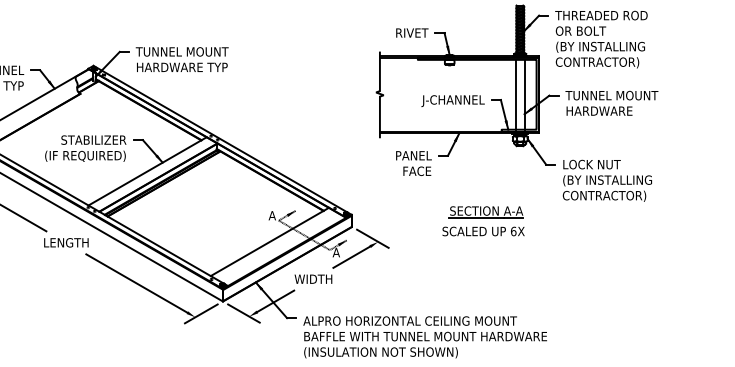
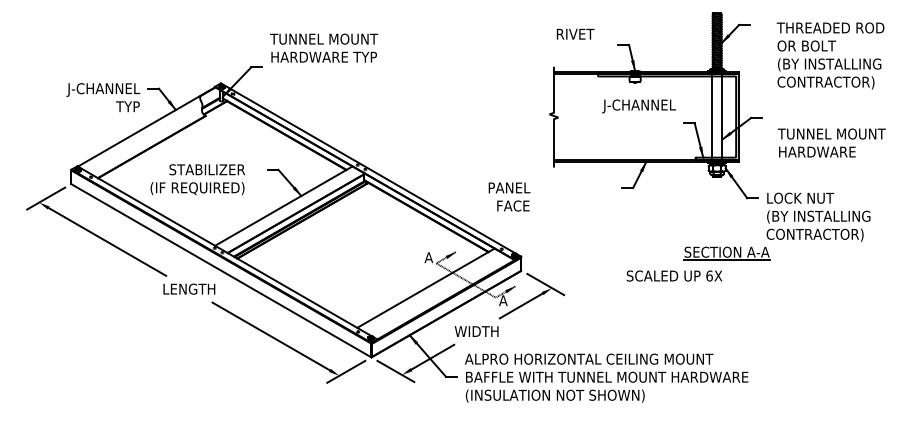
text: (412, 32) -> (575, 33), moved
text: (601, 39) -> (830, 55), moved
text: (182, 59) -> (324, 47), moved
text: (452, 101) -> (638, 106), moved
text: (611, 102) -> (831, 142), moved
text: (85, 148) -> (197, 179), moved
text: (413, 163) -> (509, 196), moved
part: (486, 212) -> (726, 253), moved
text: (425, 336) -> (606, 377), moved

